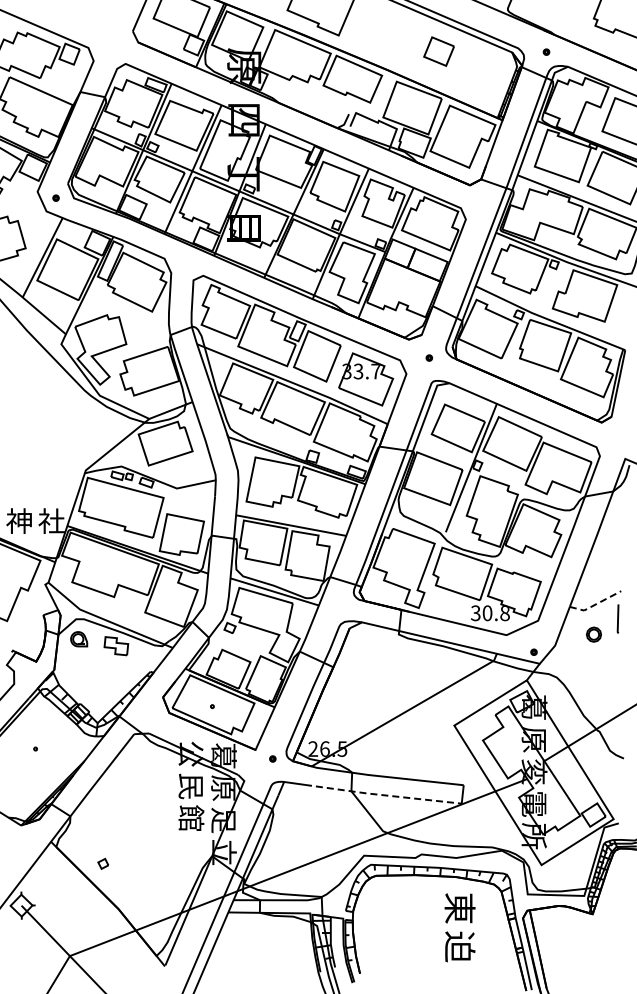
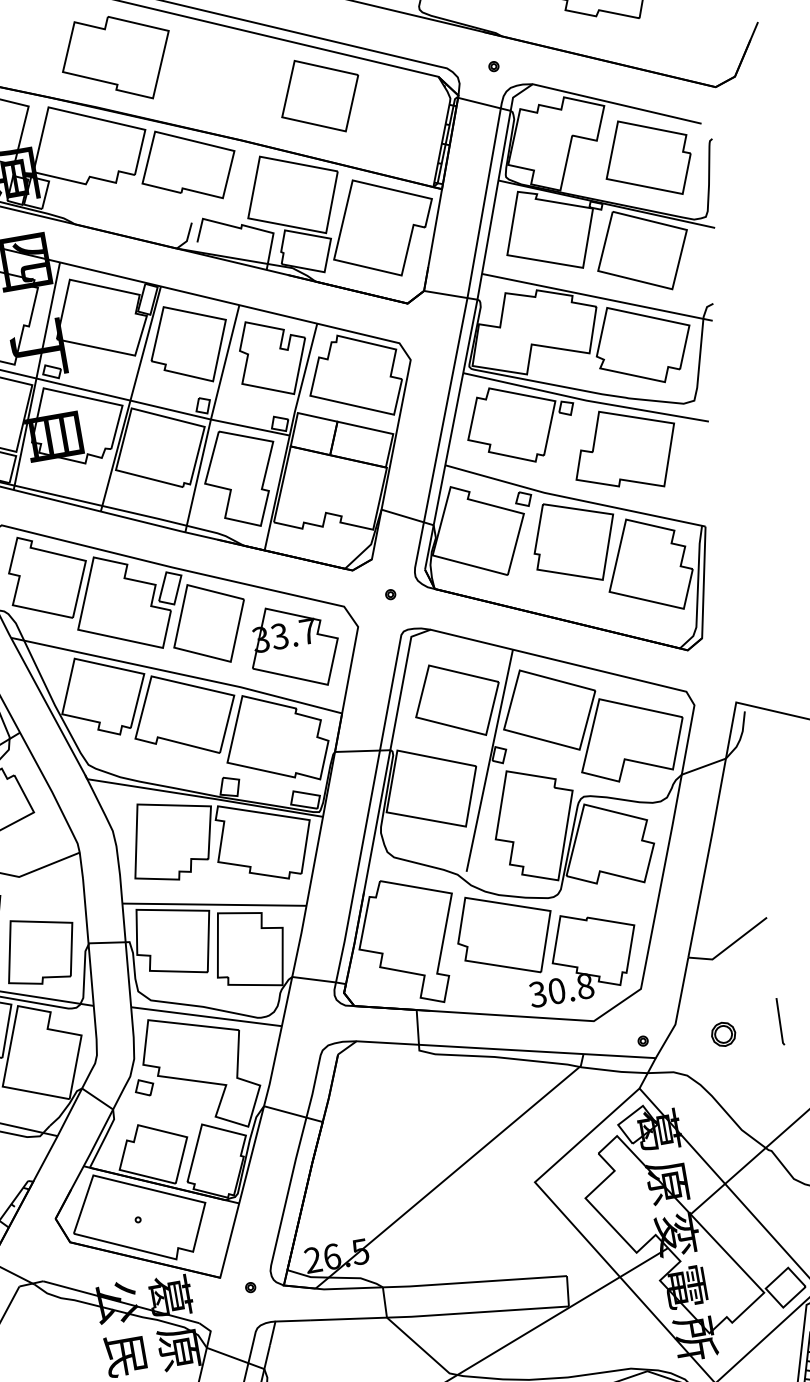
part: (438, 51) -> (318, 96), size x1.67
line: (595, 604) -> (729, 946), dashed -> solid
line: (617, 618) -> (778, 1021), moved
part: (593, 634) -> (722, 1034), moved
line: (382, 795) -> (438, 1315), dashed -> solid

